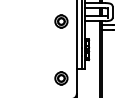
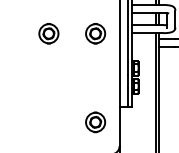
part: (31, 21) -> (49, 33), added

